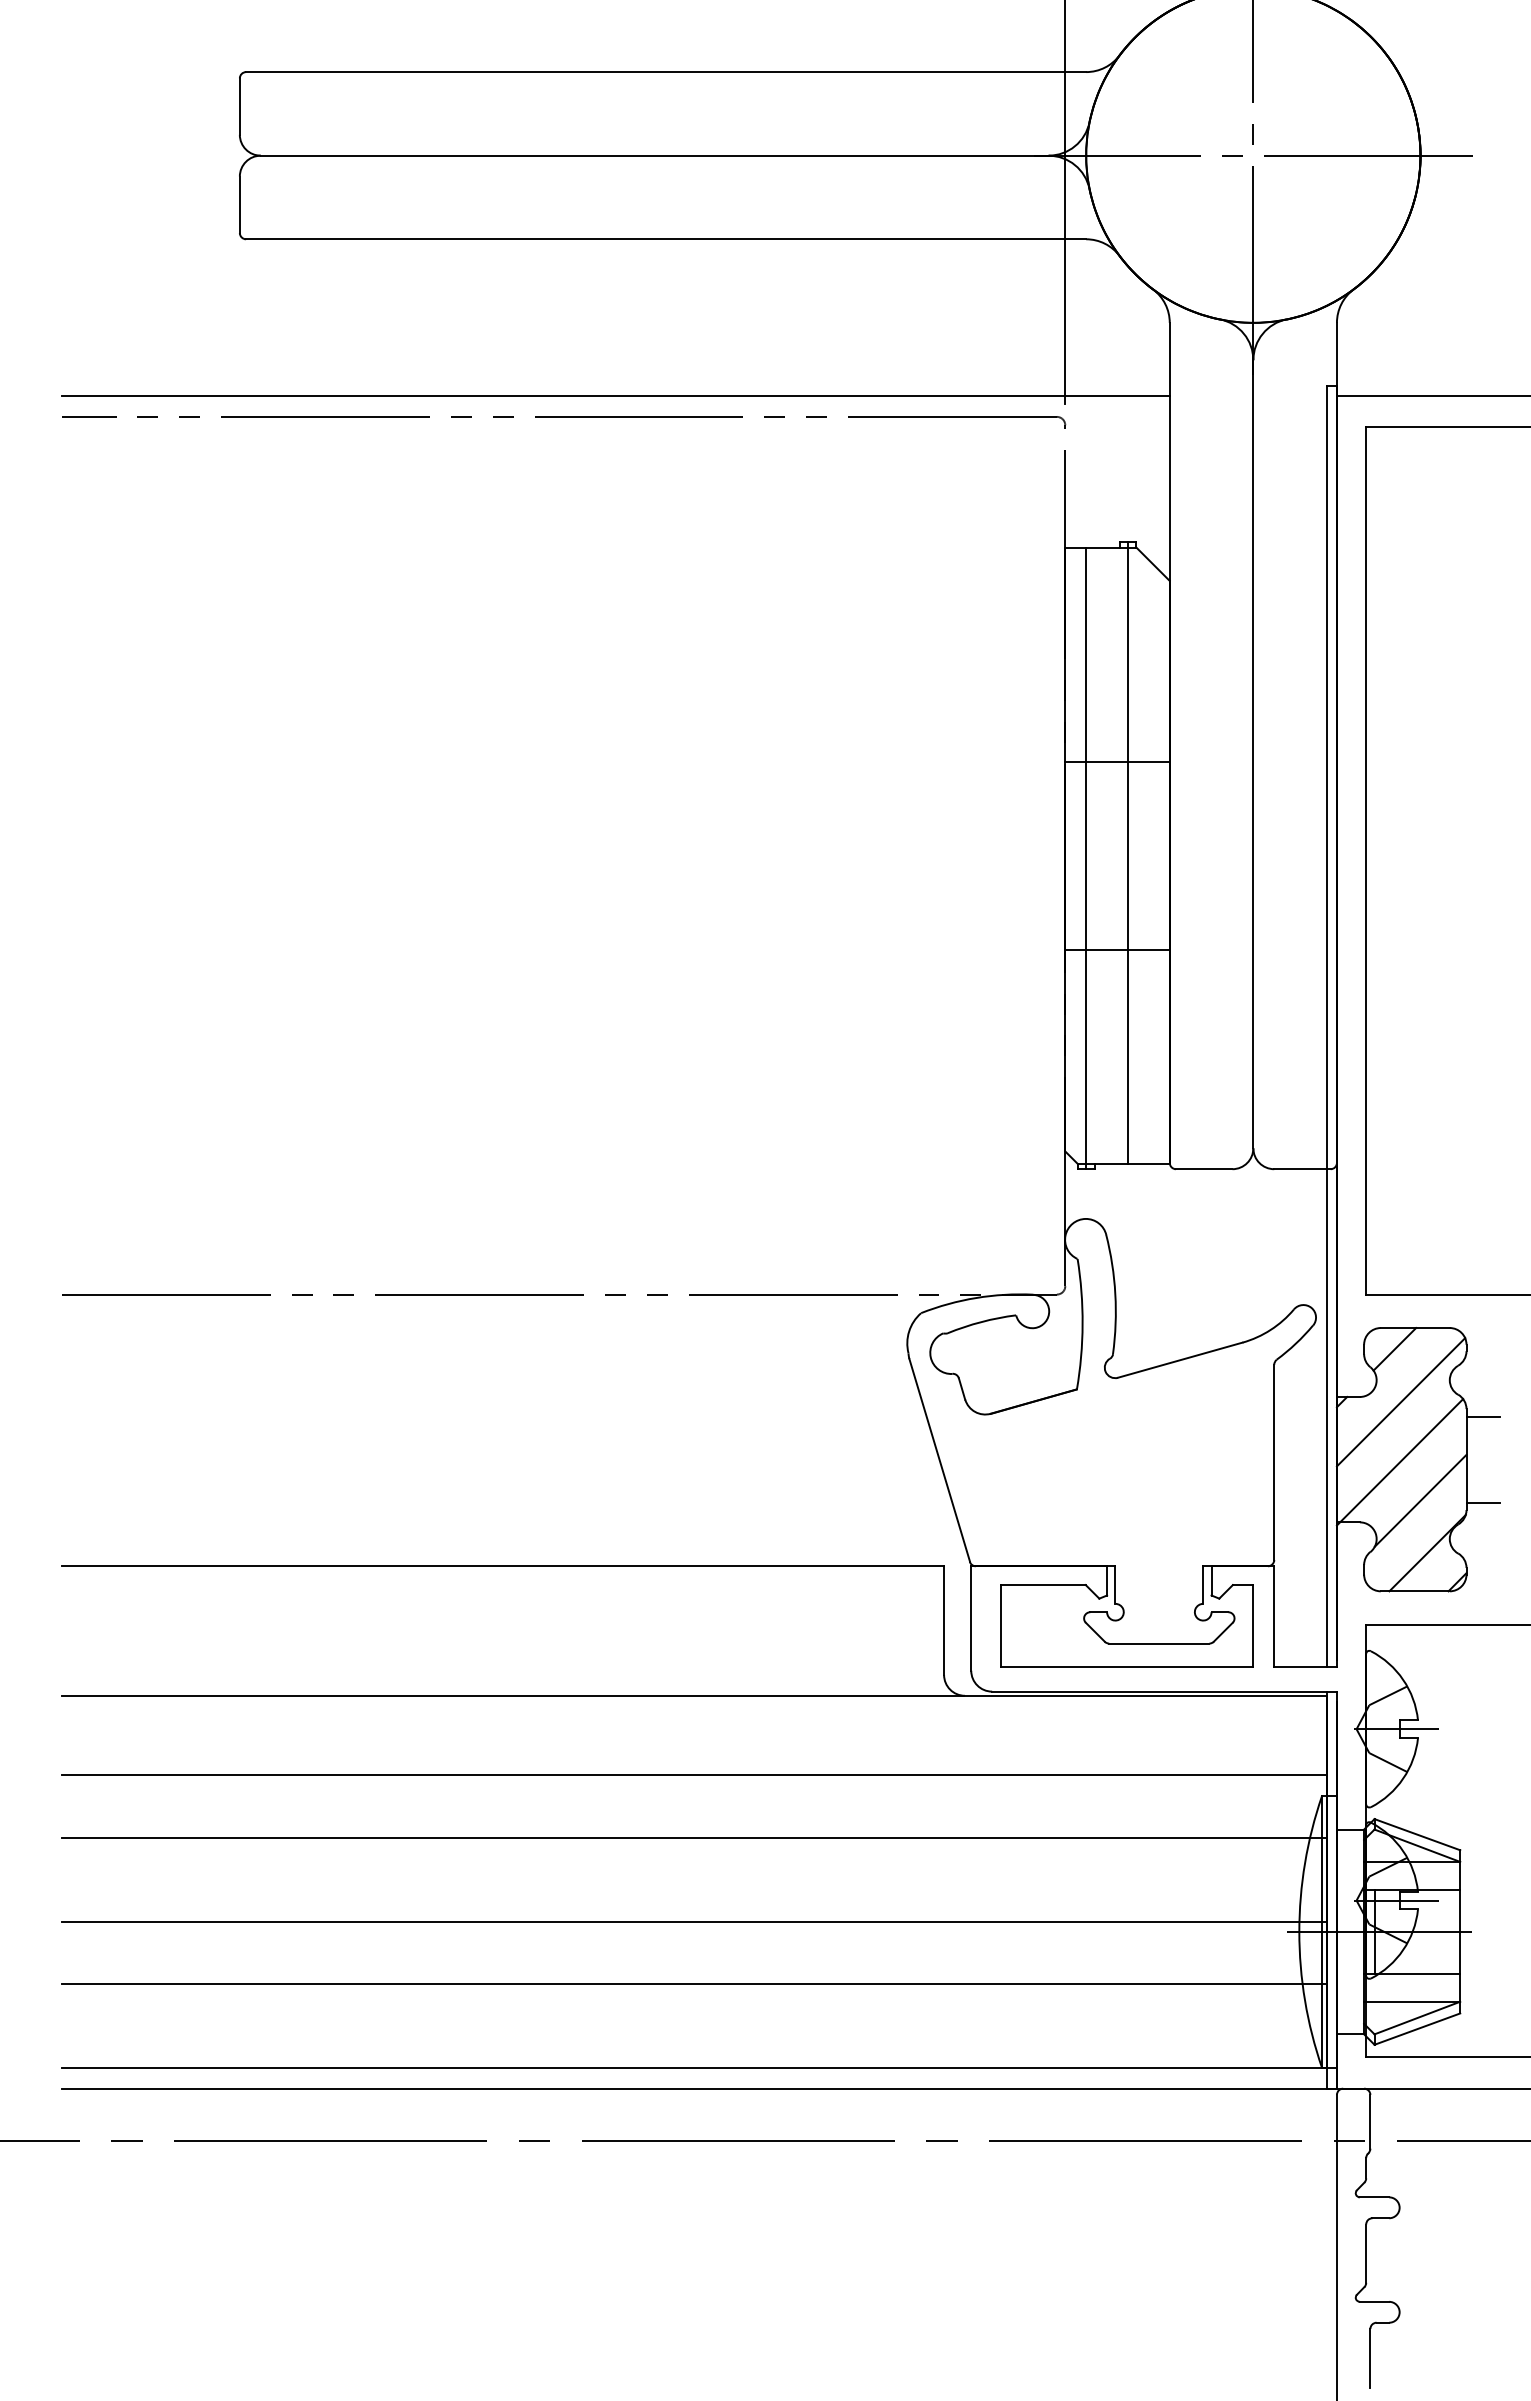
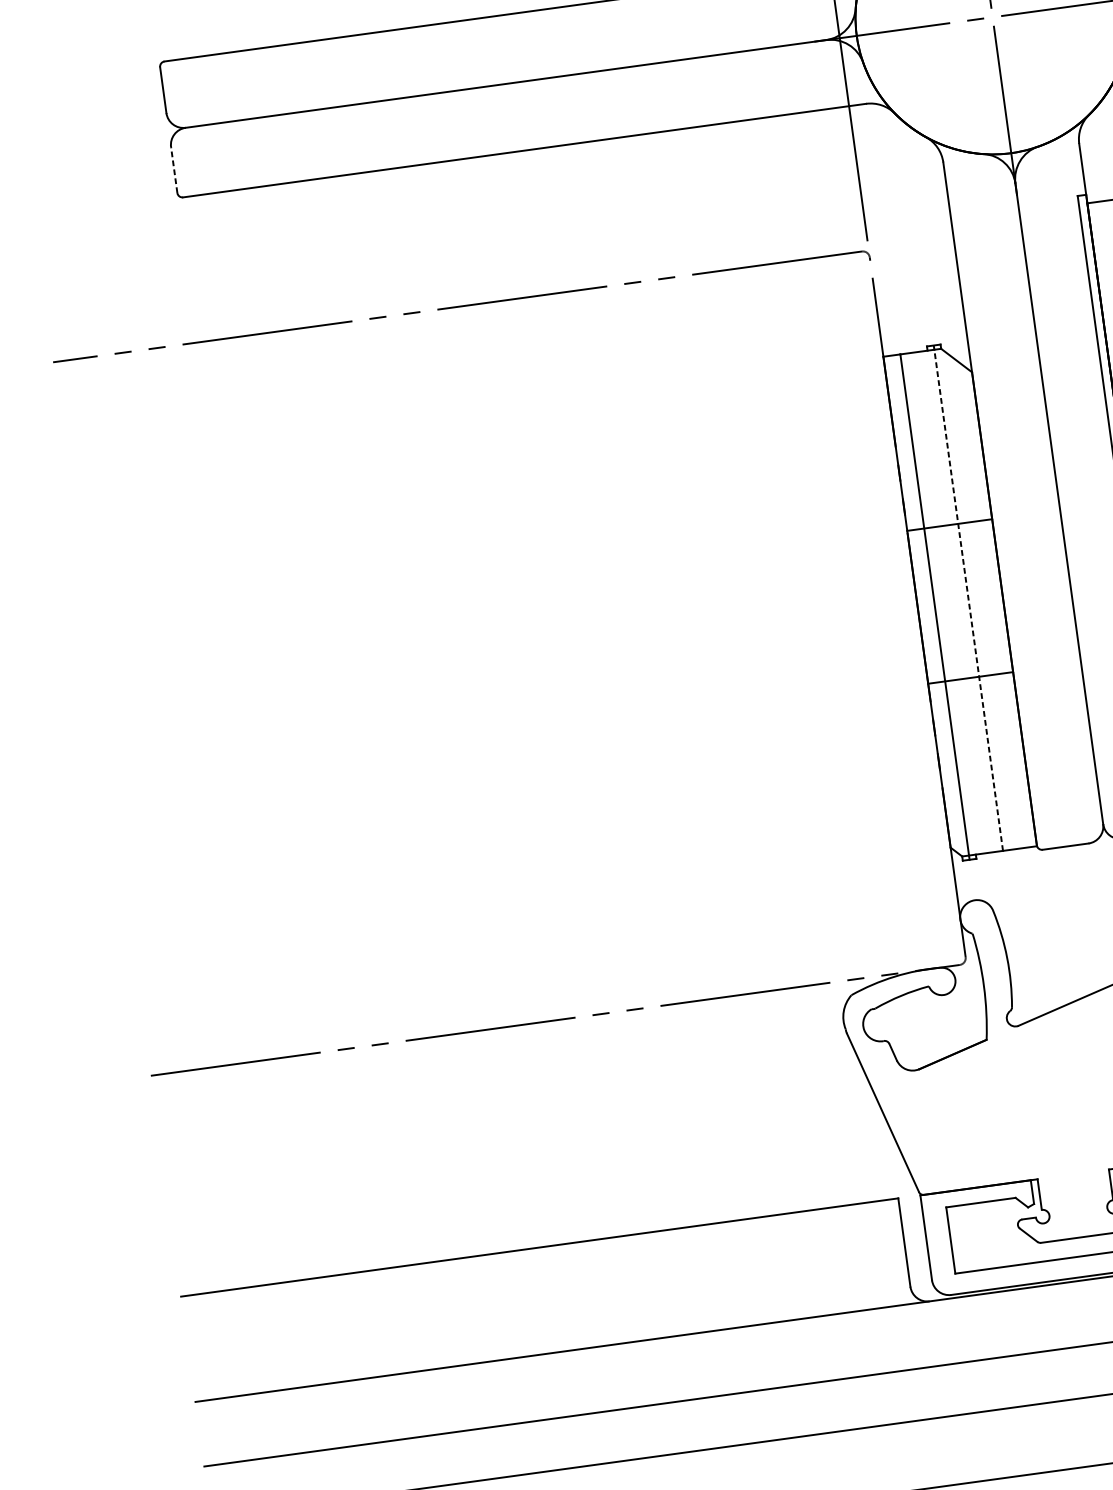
line: (239, 204) -> (173, 169), solid -> dashed
line: (615, 396) -> (500, 284), removed
line: (1127, 853) -> (968, 598), solid -> dashed

